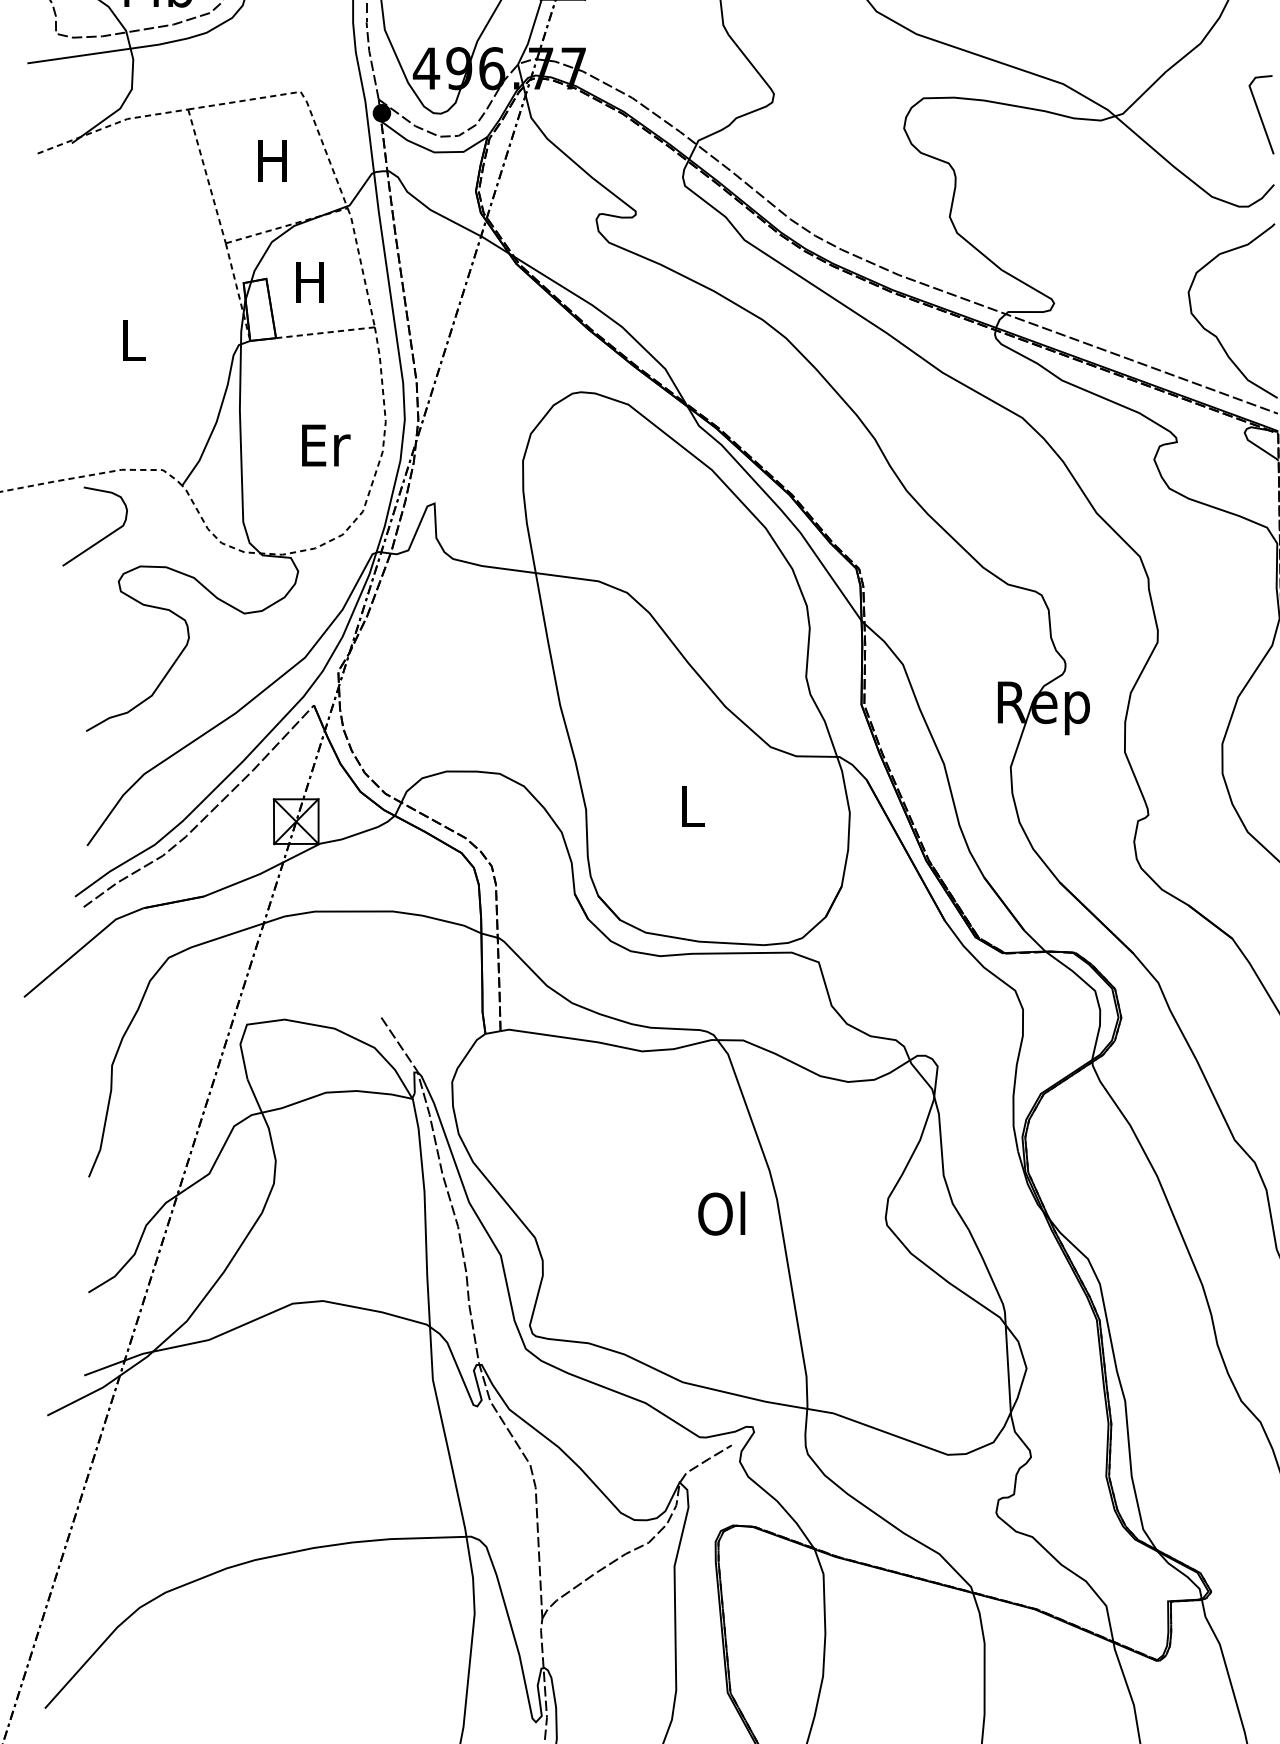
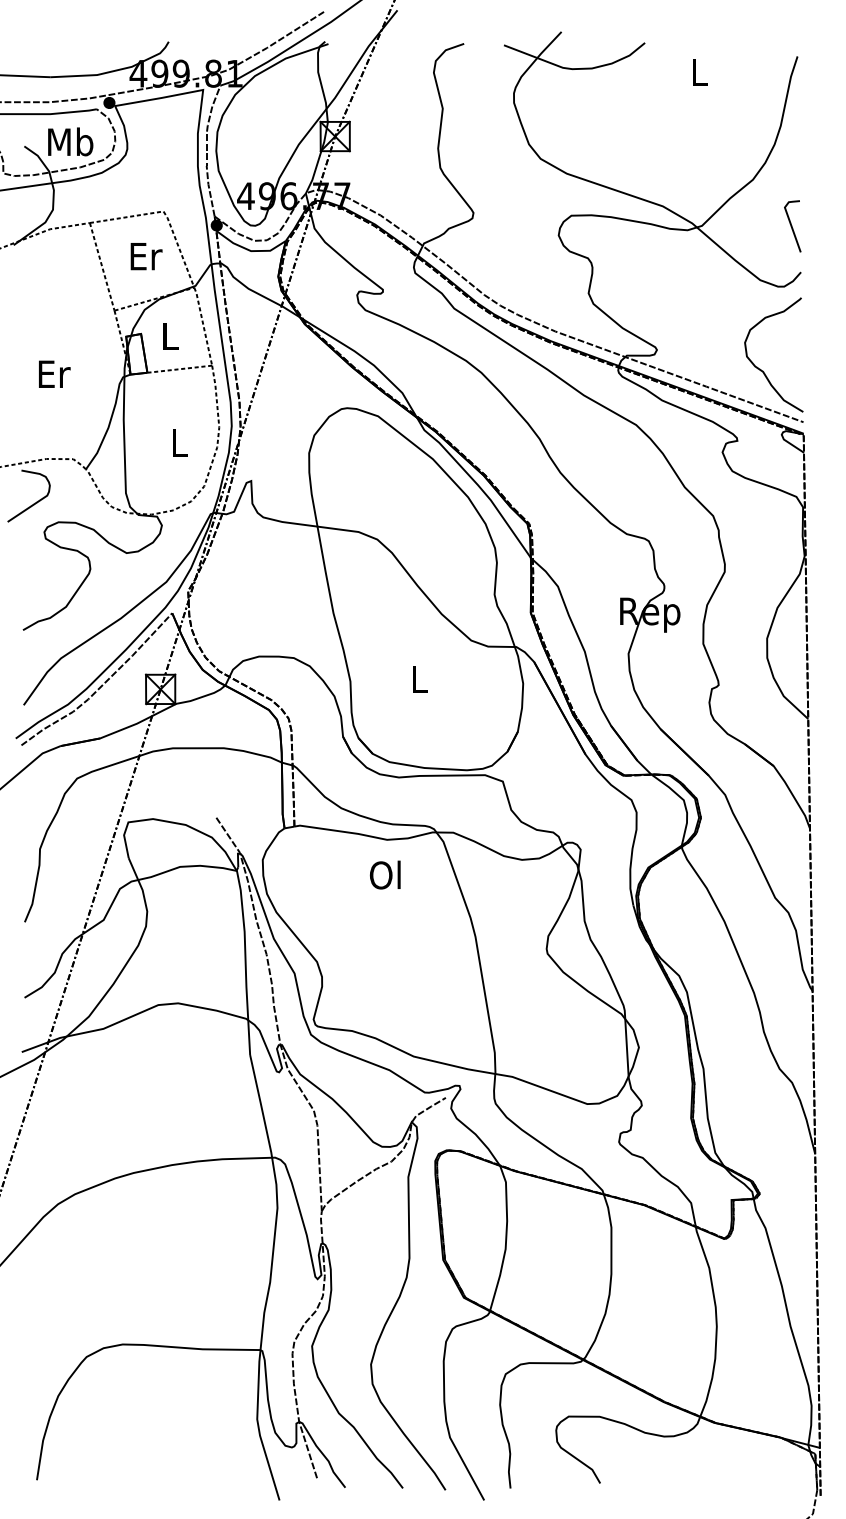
text: (274, 160) -> (146, 256), H -> Er
text: (309, 282) -> (169, 336), H -> L
text: (134, 339) -> (54, 373), L -> Er
text: (326, 444) -> (180, 442), Er -> L
text: (722, 1212) -> (385, 874), moved

